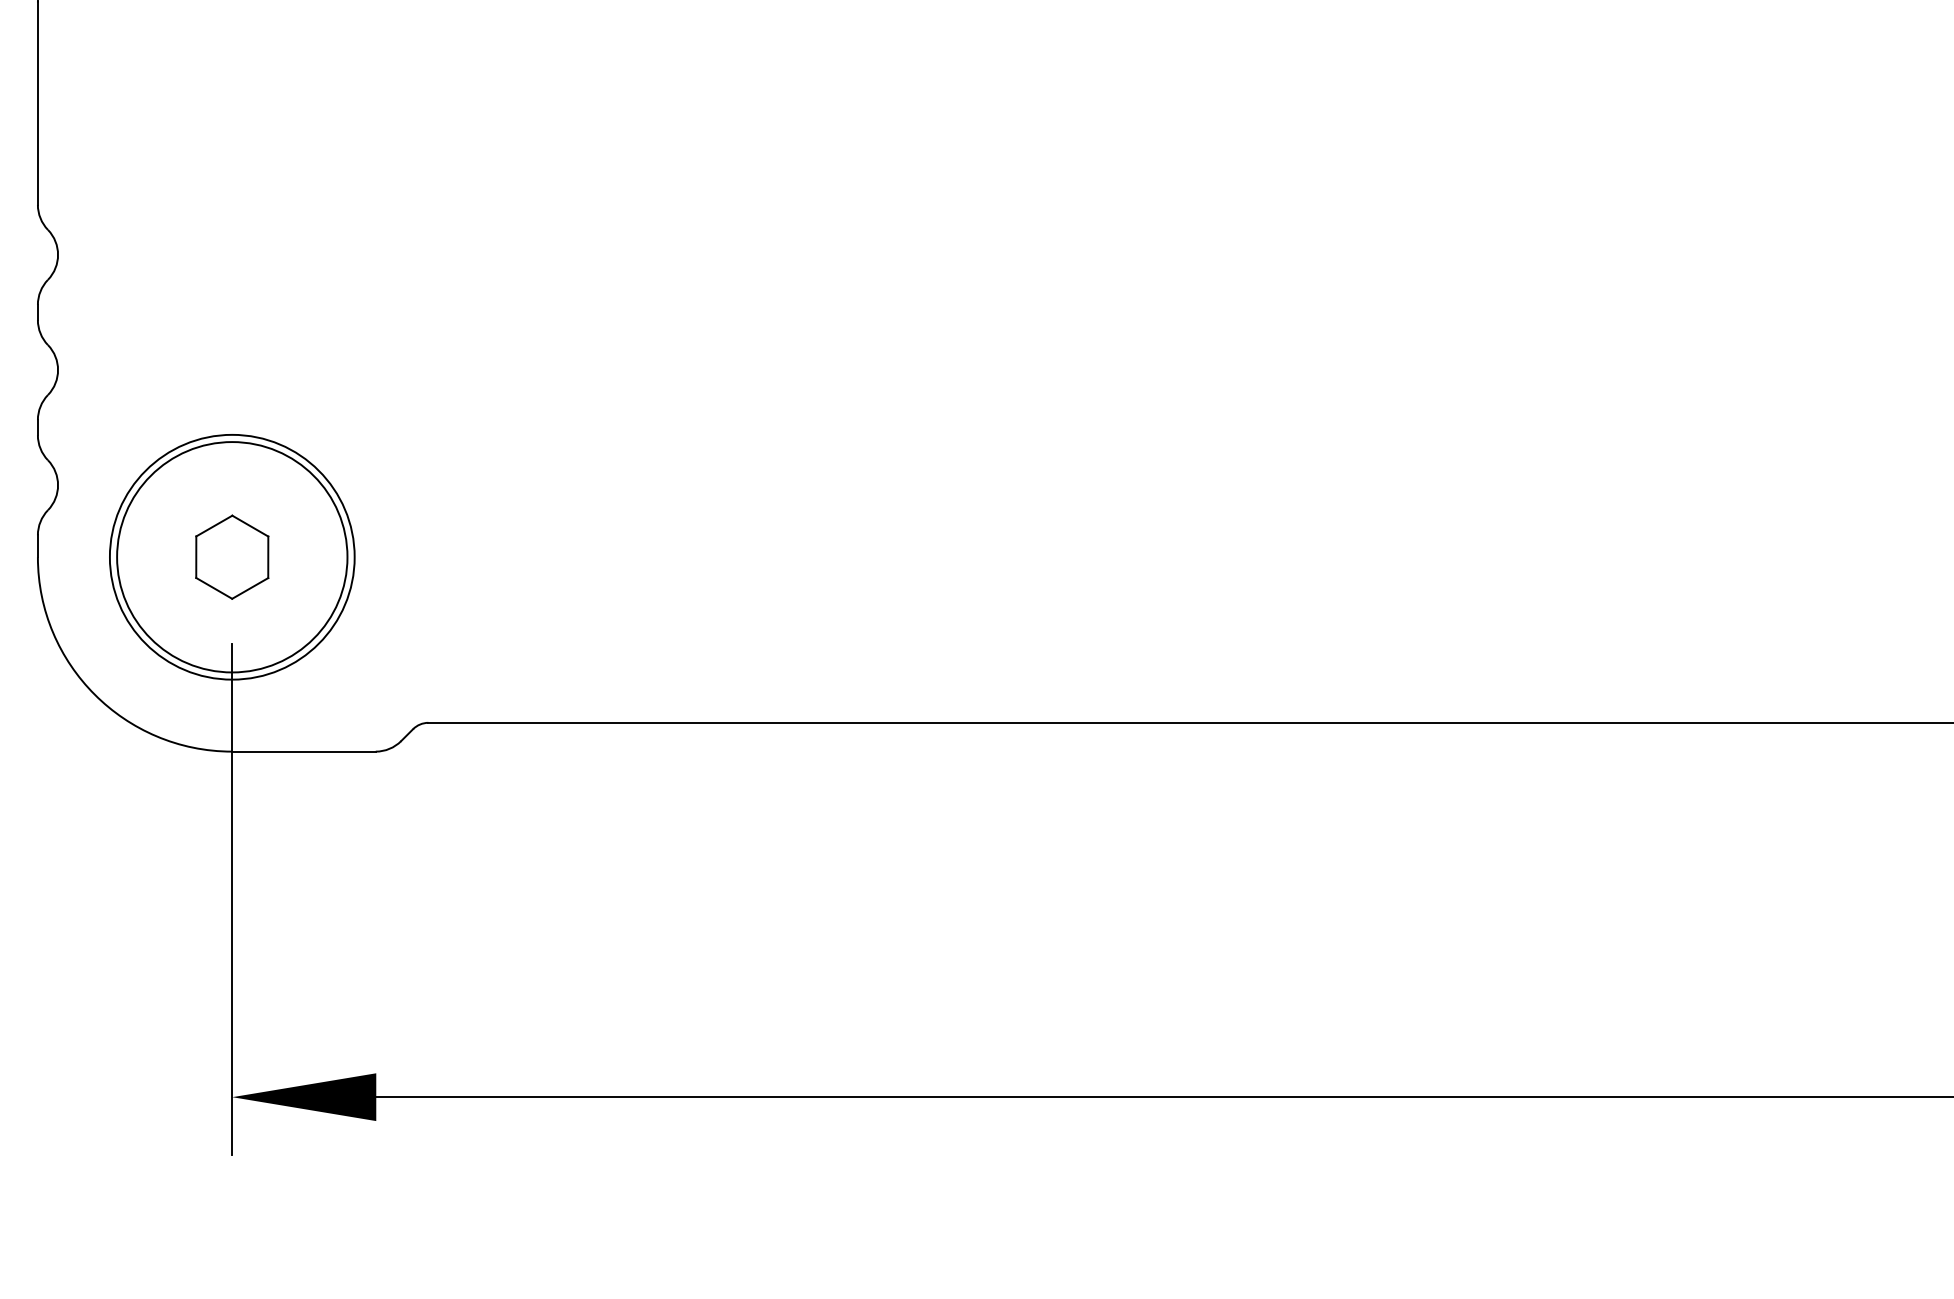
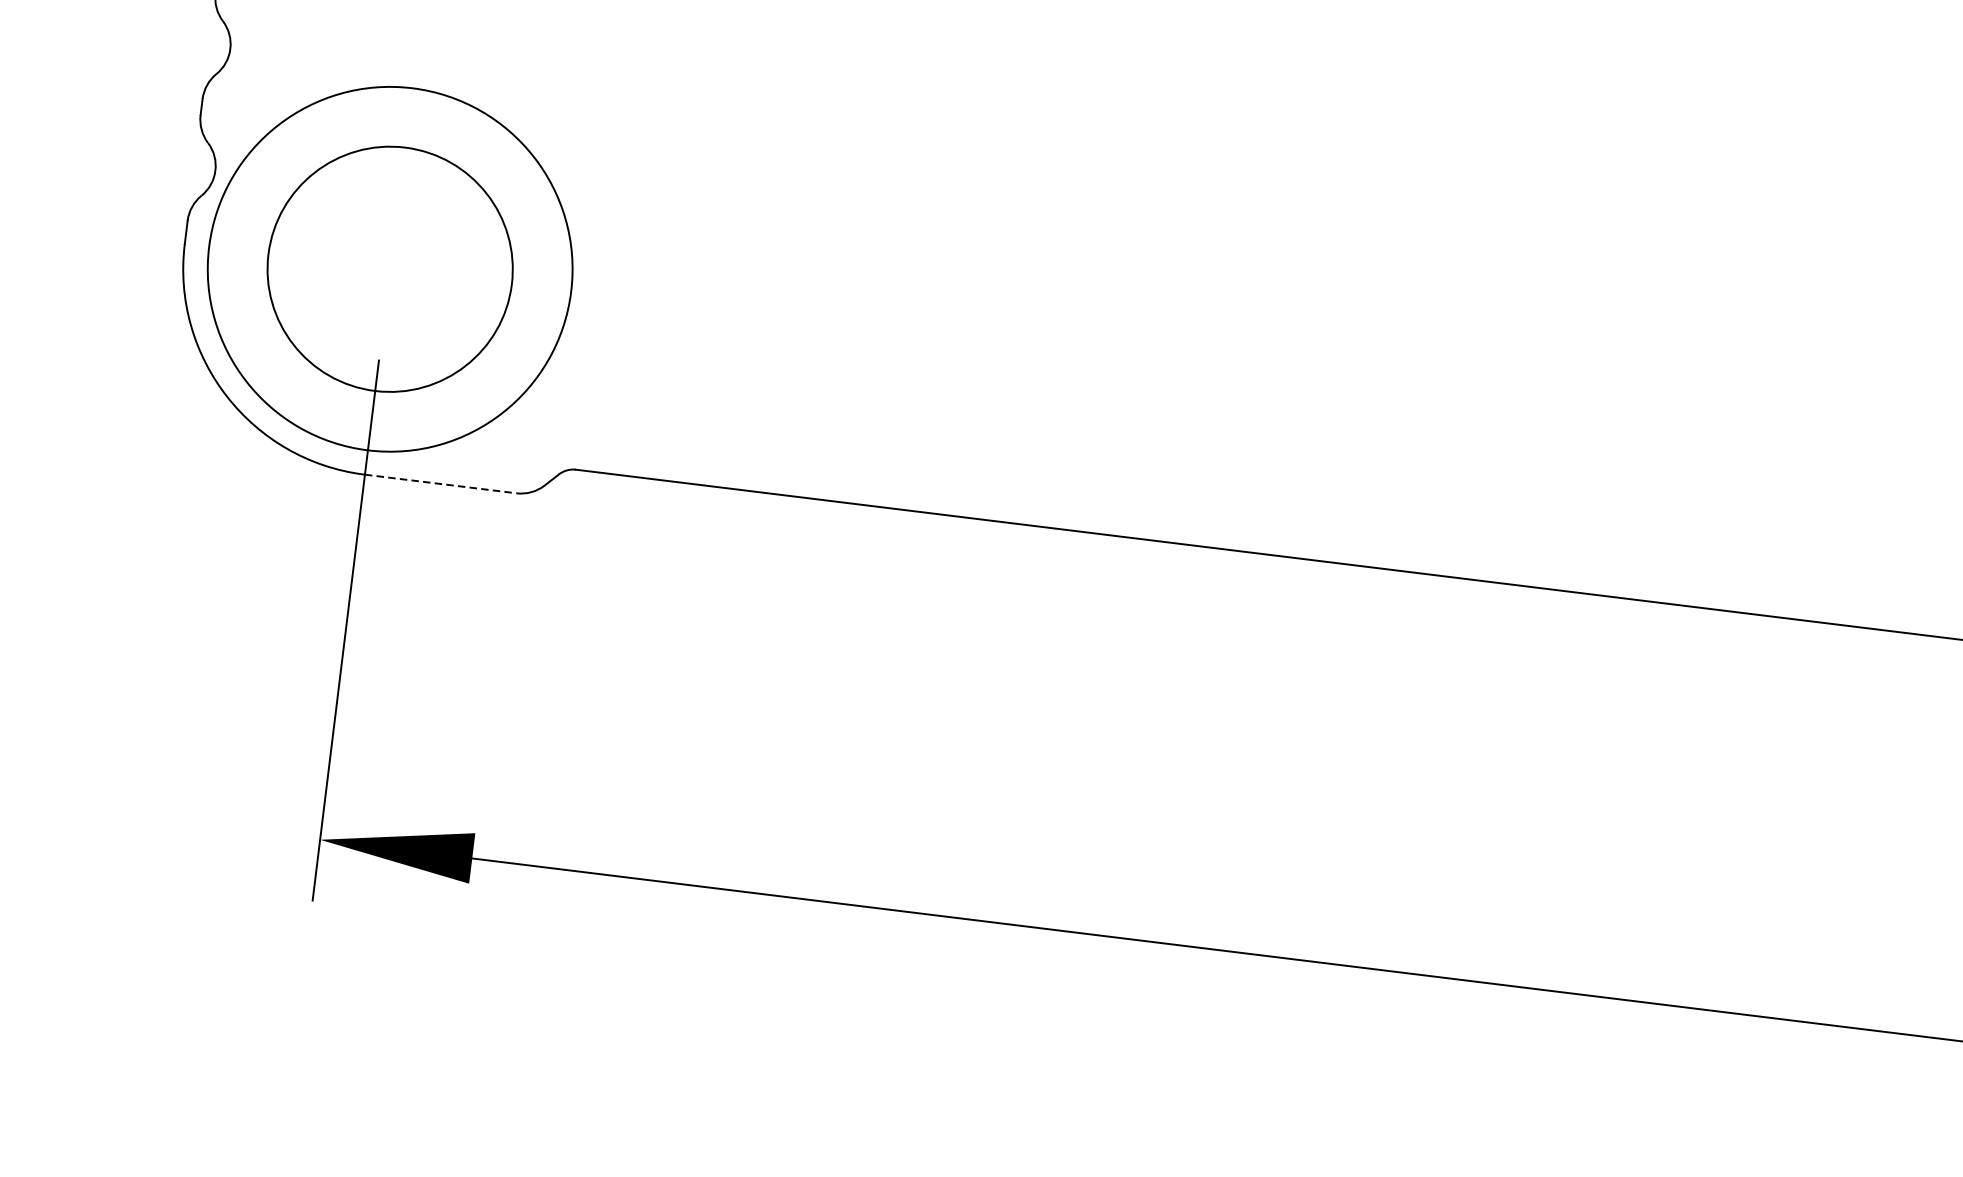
circle: (231, 556) -> (389, 268), size x1.4
part: (232, 556) -> (390, 268), removed
line: (304, 751) -> (441, 483), solid -> dashed

